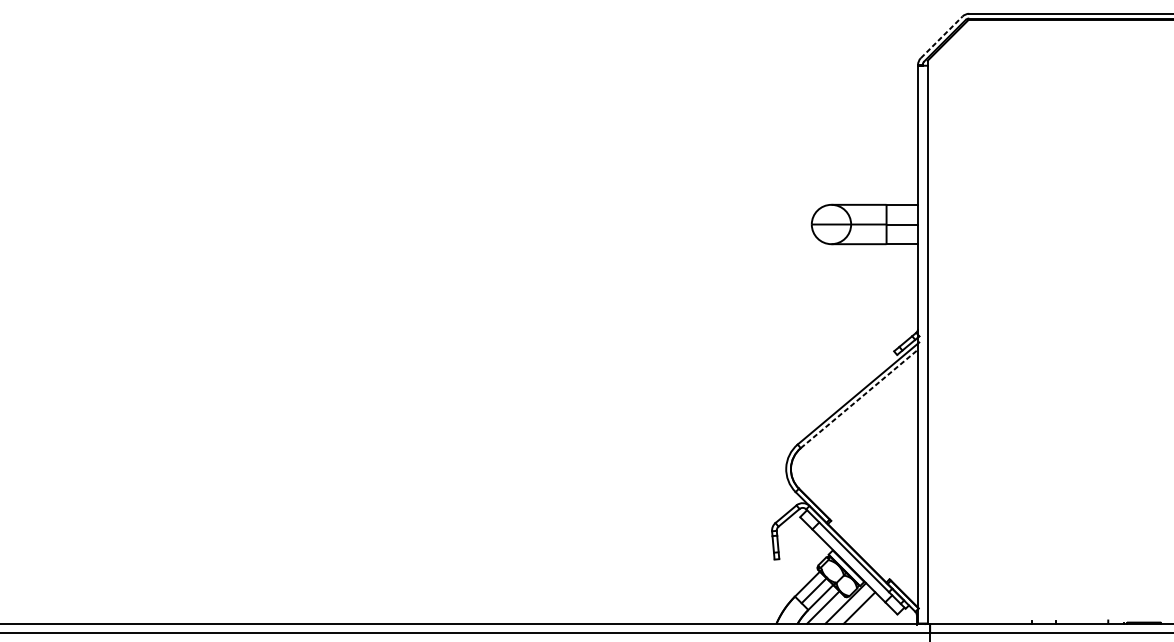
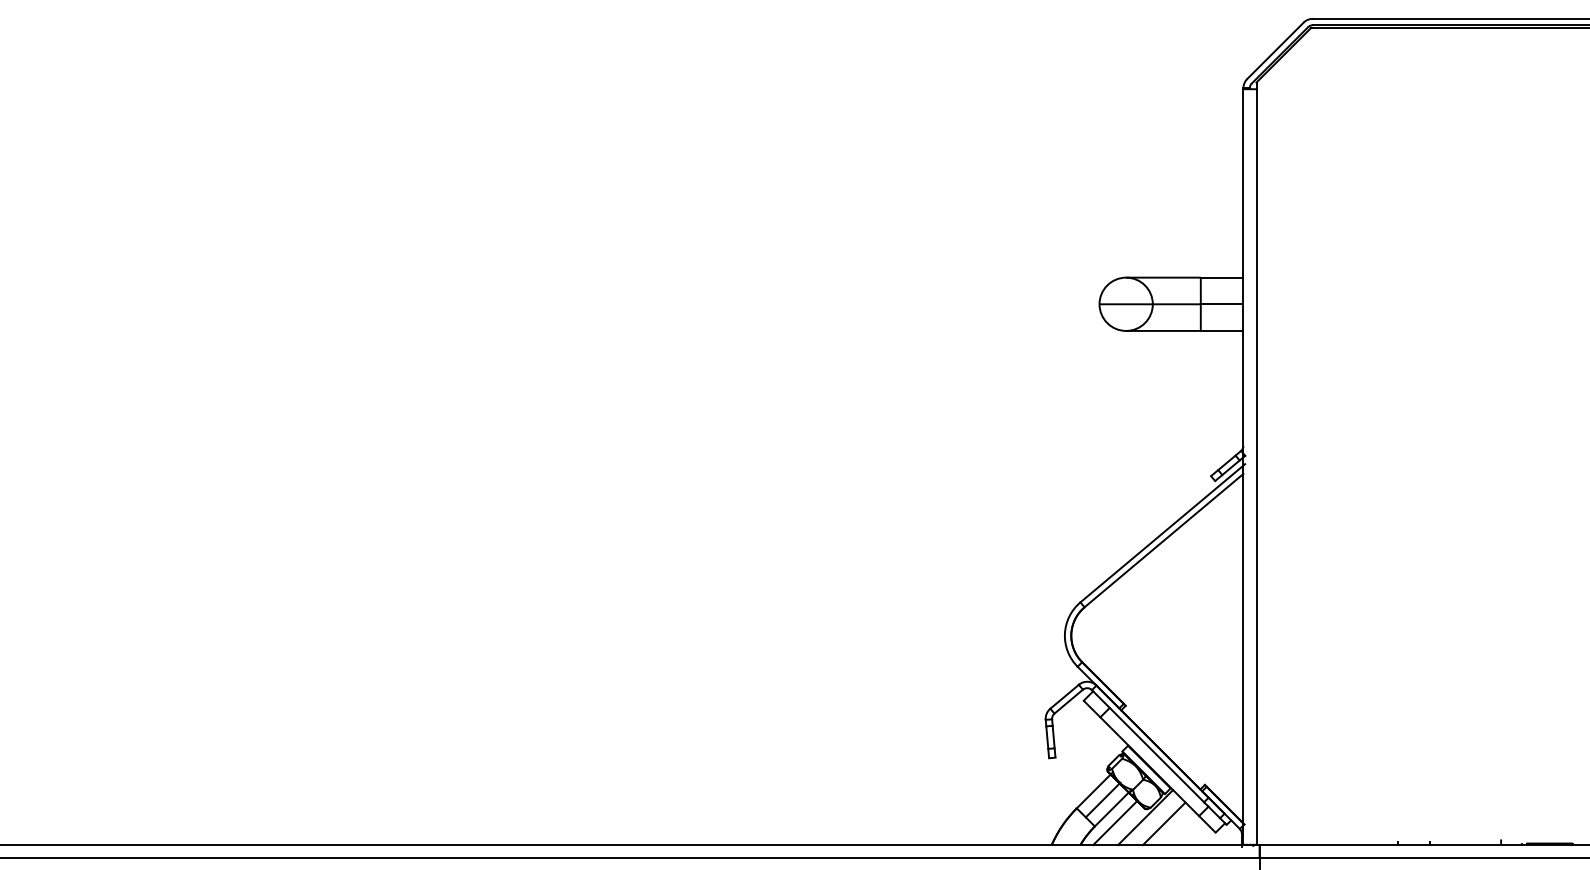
line: (941, 37) -> (1275, 50), dashed -> solid
line: (859, 398) -> (1164, 540), dashed -> solid

